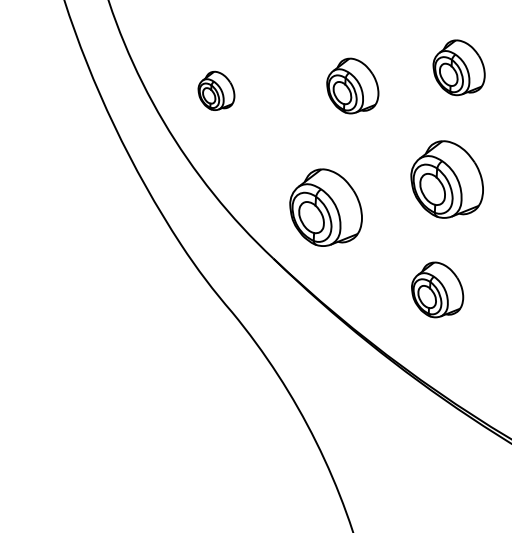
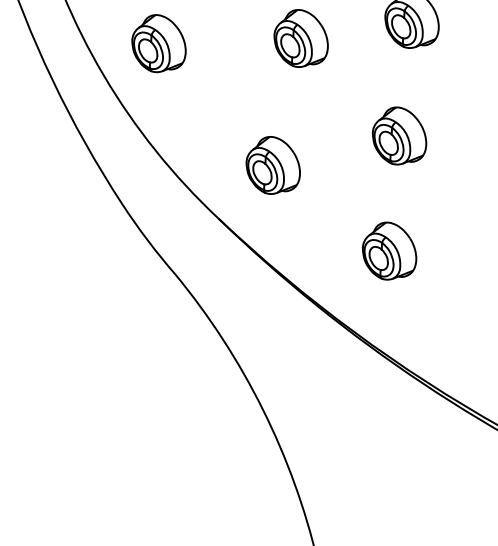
part: (216, 90) -> (159, 43), size x1.43
part: (446, 179) -> (398, 135), size x0.71
part: (325, 207) -> (272, 165), size x0.71

